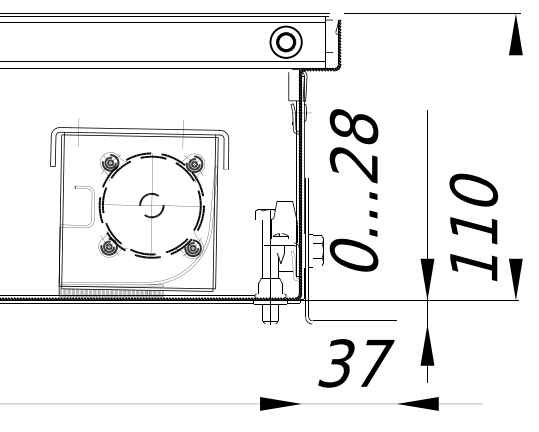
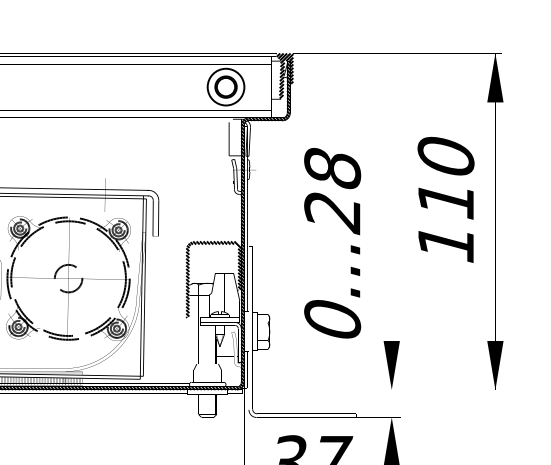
hatch: (336, 32) -> (285, 75), added
text: (353, 190) -> (331, 243), moved
hatch: (275, 206) -> (213, 279), added
text: (473, 227) -> (445, 199), moved

